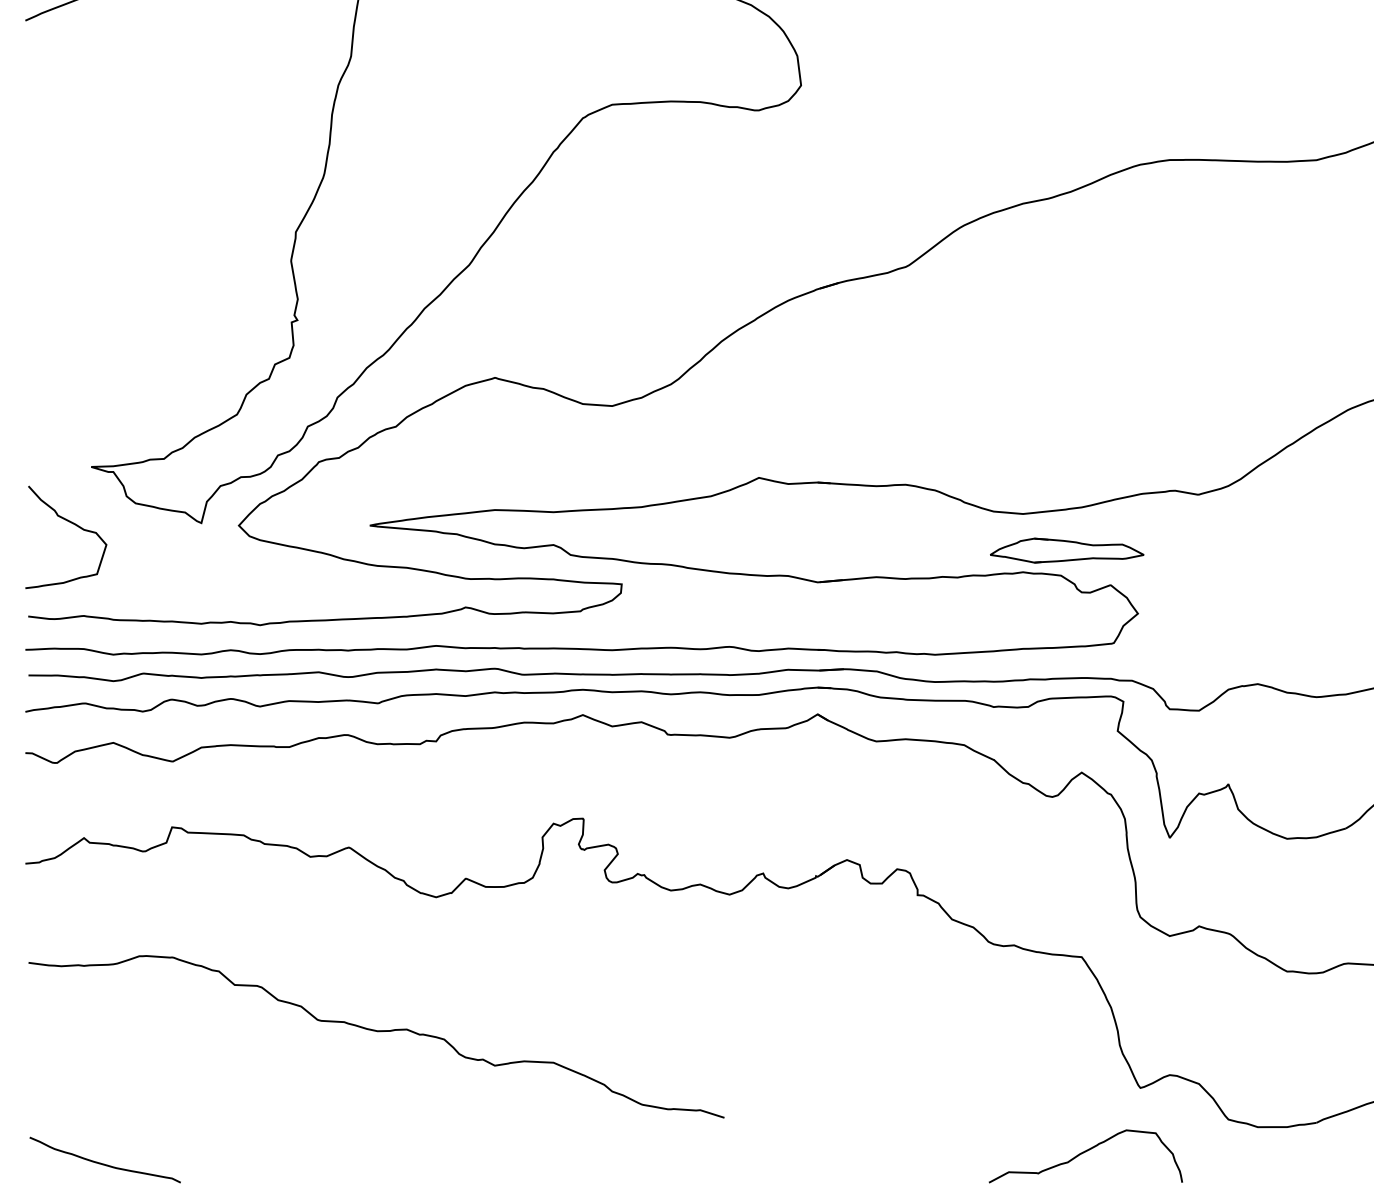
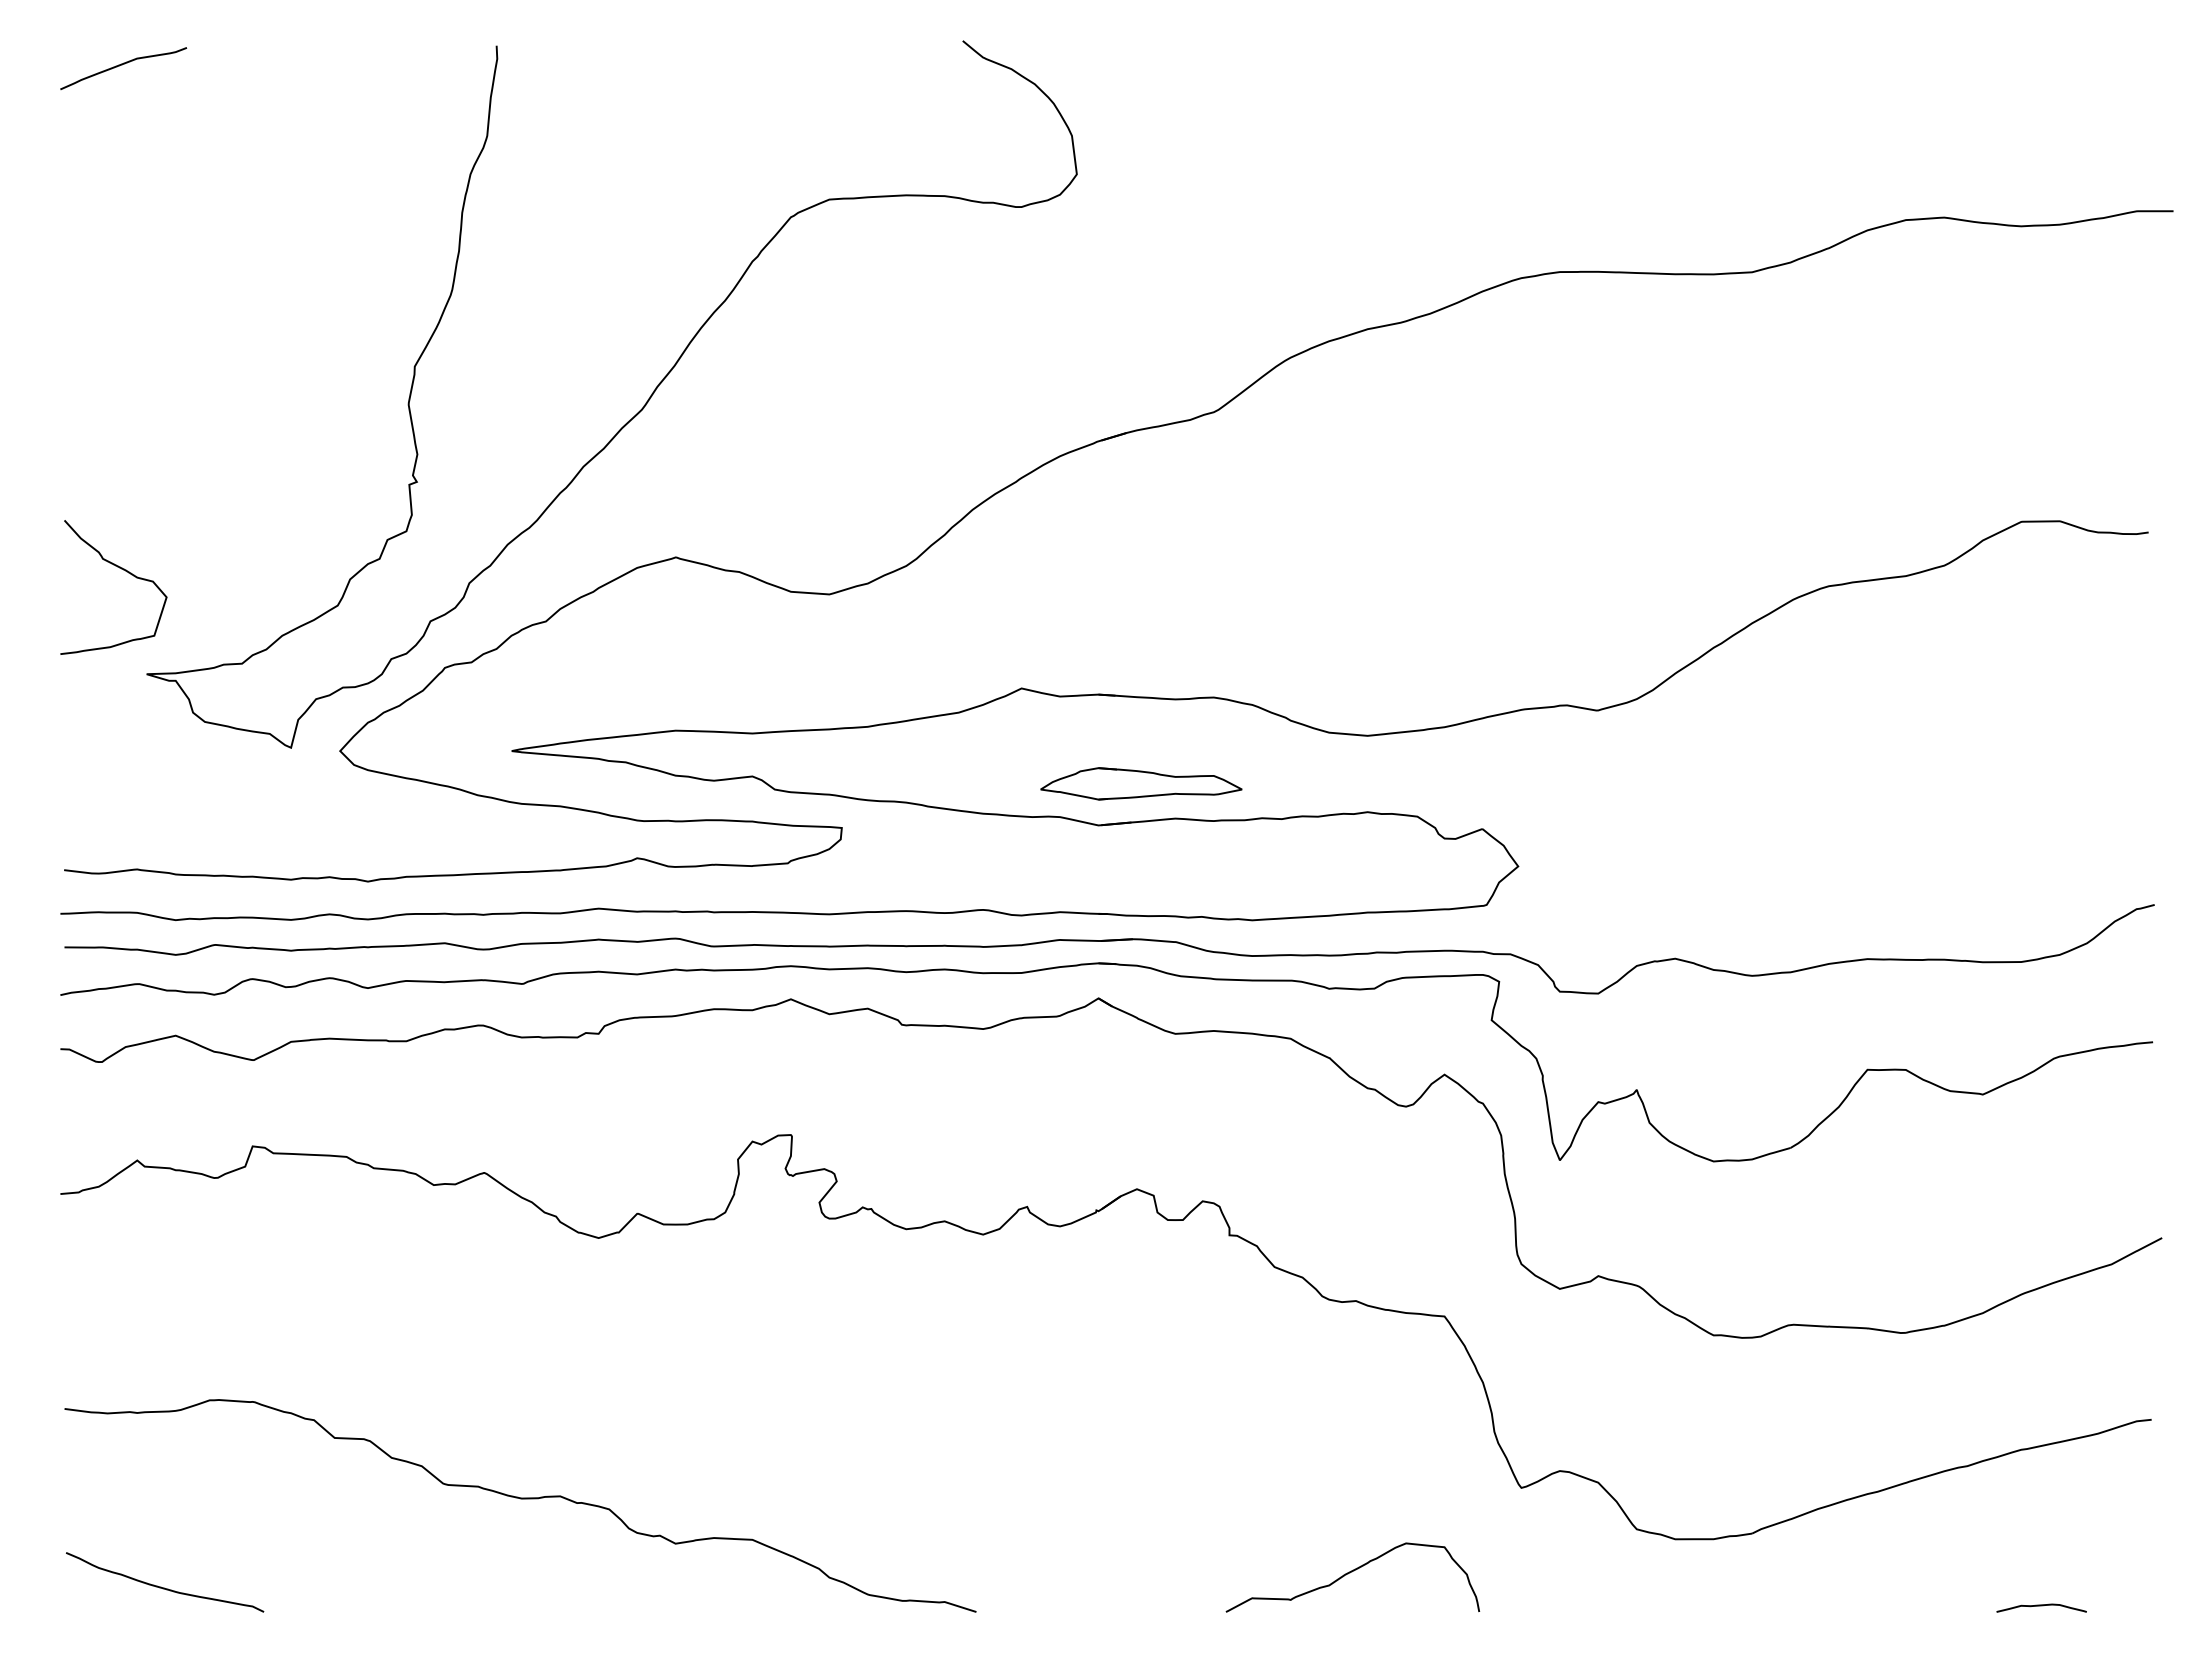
curve: (72, 523) -> (121, 569), moved
part: (1067, 550) -> (1141, 783), moved
curve: (376, 1031) -> (520, 1499), moved
curve: (1084, 1153) -> (1350, 1573), moved

